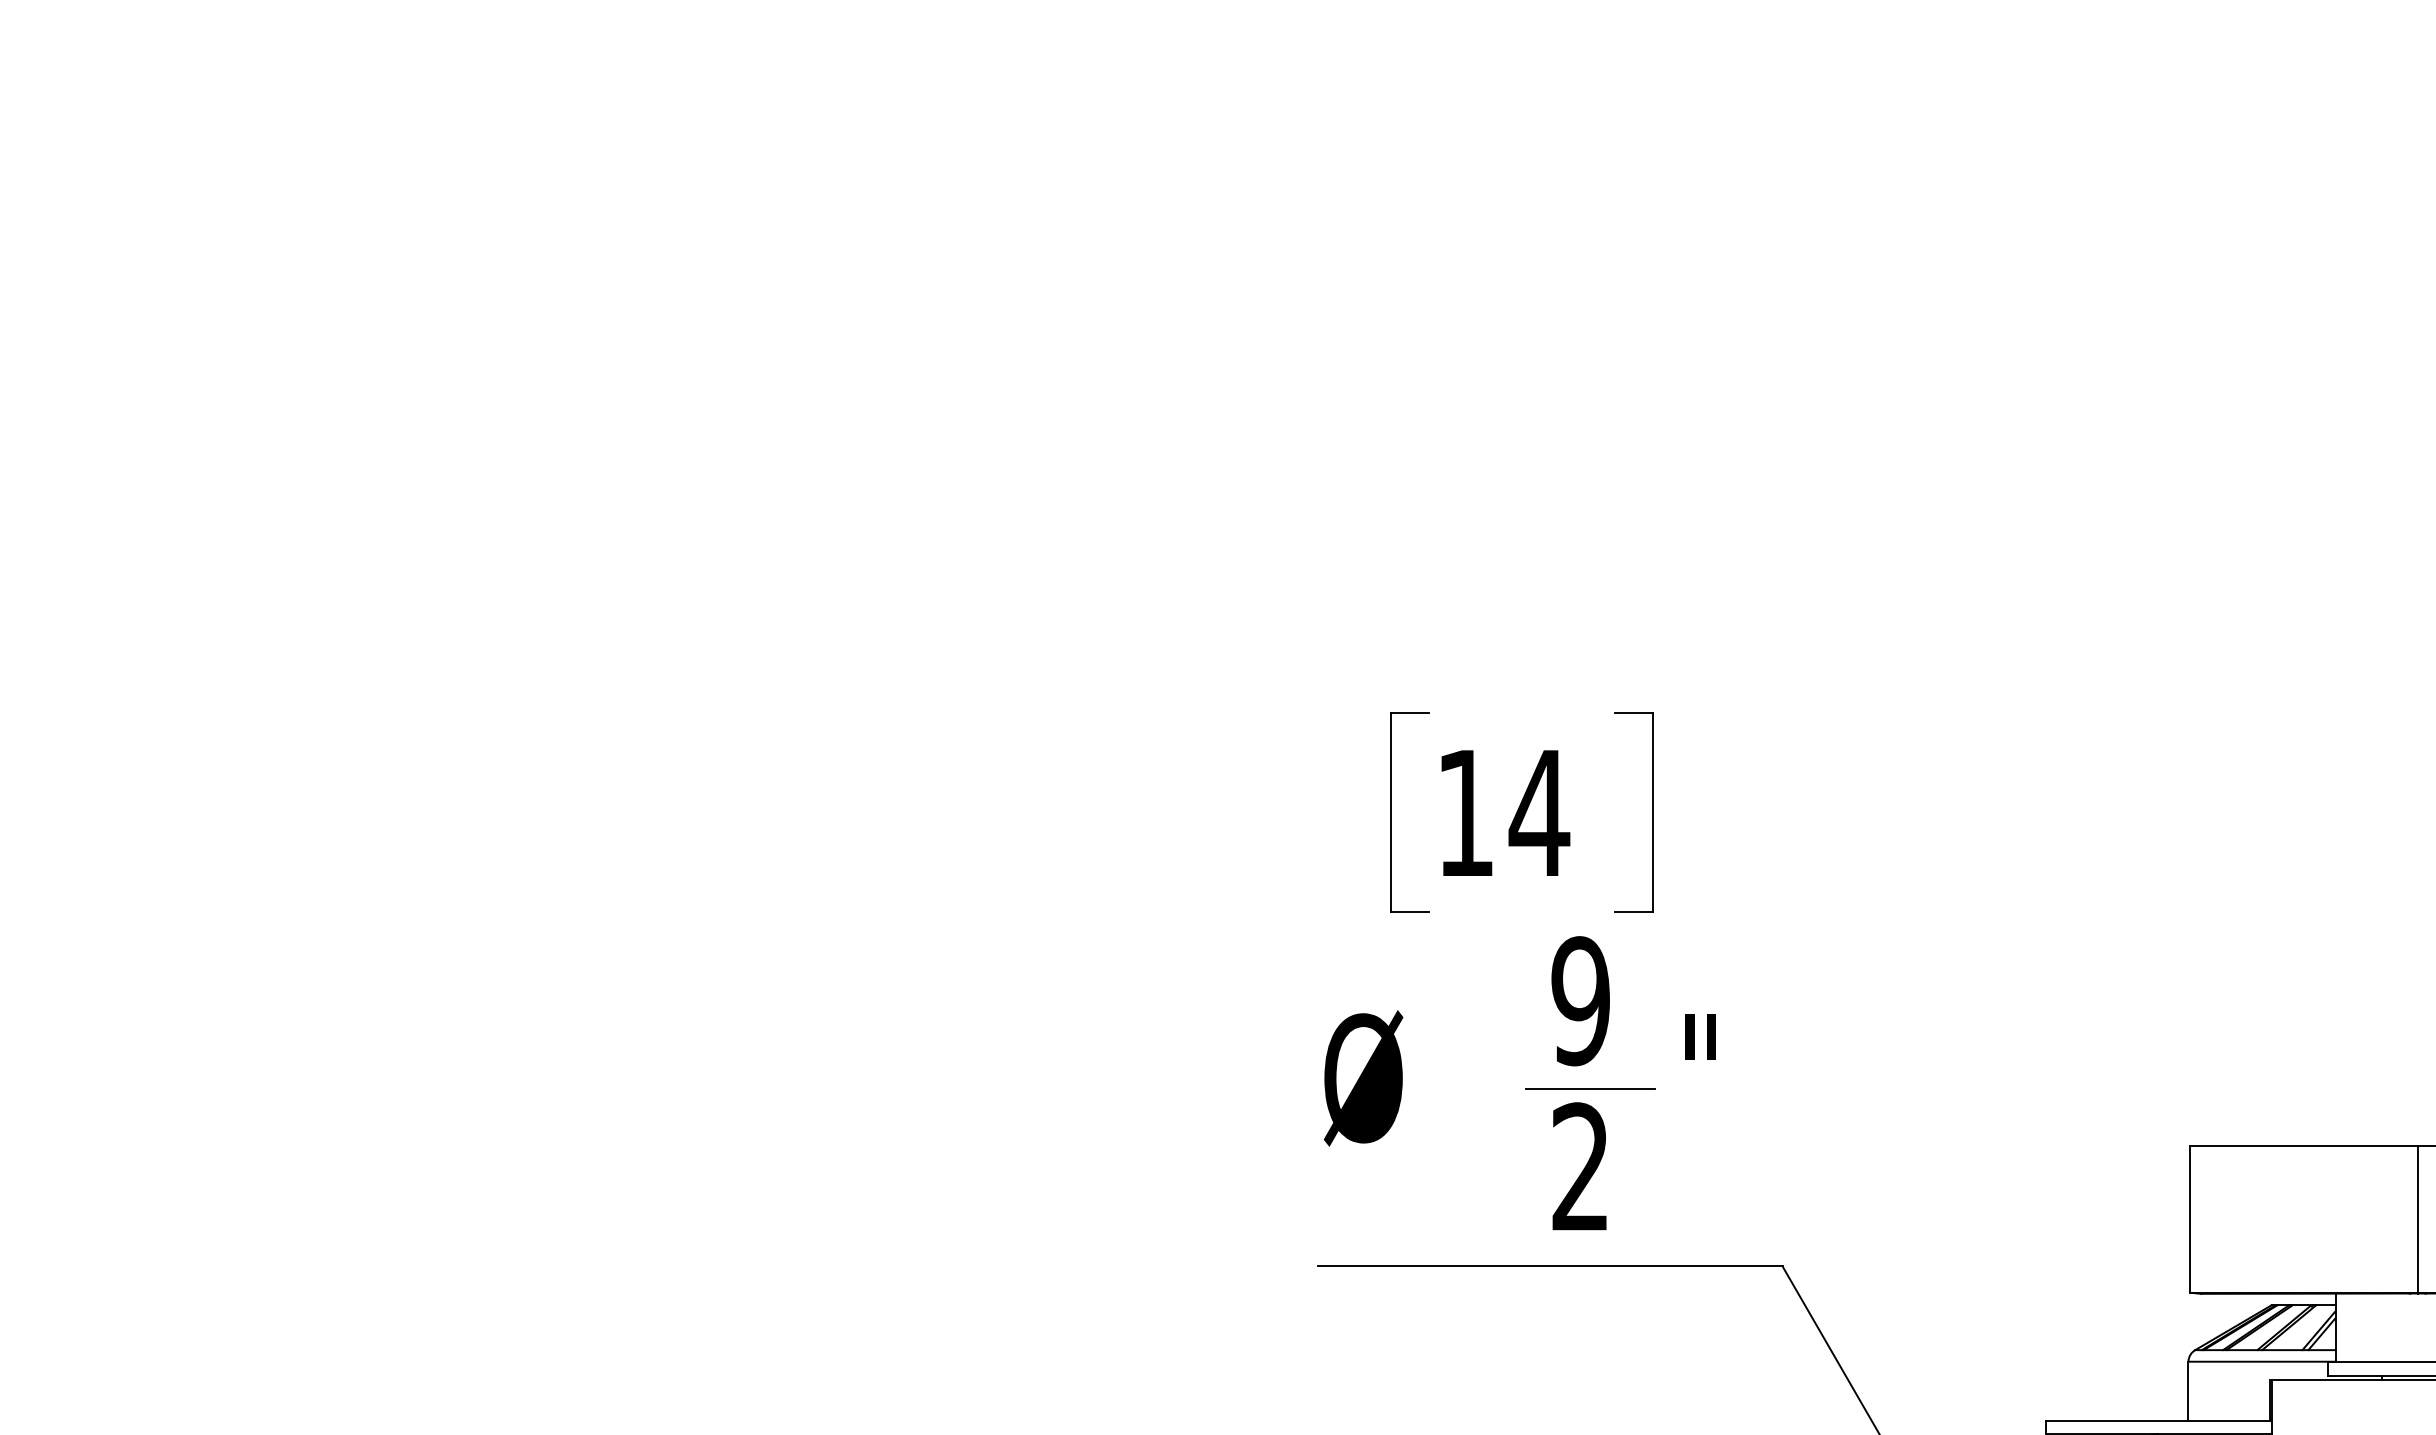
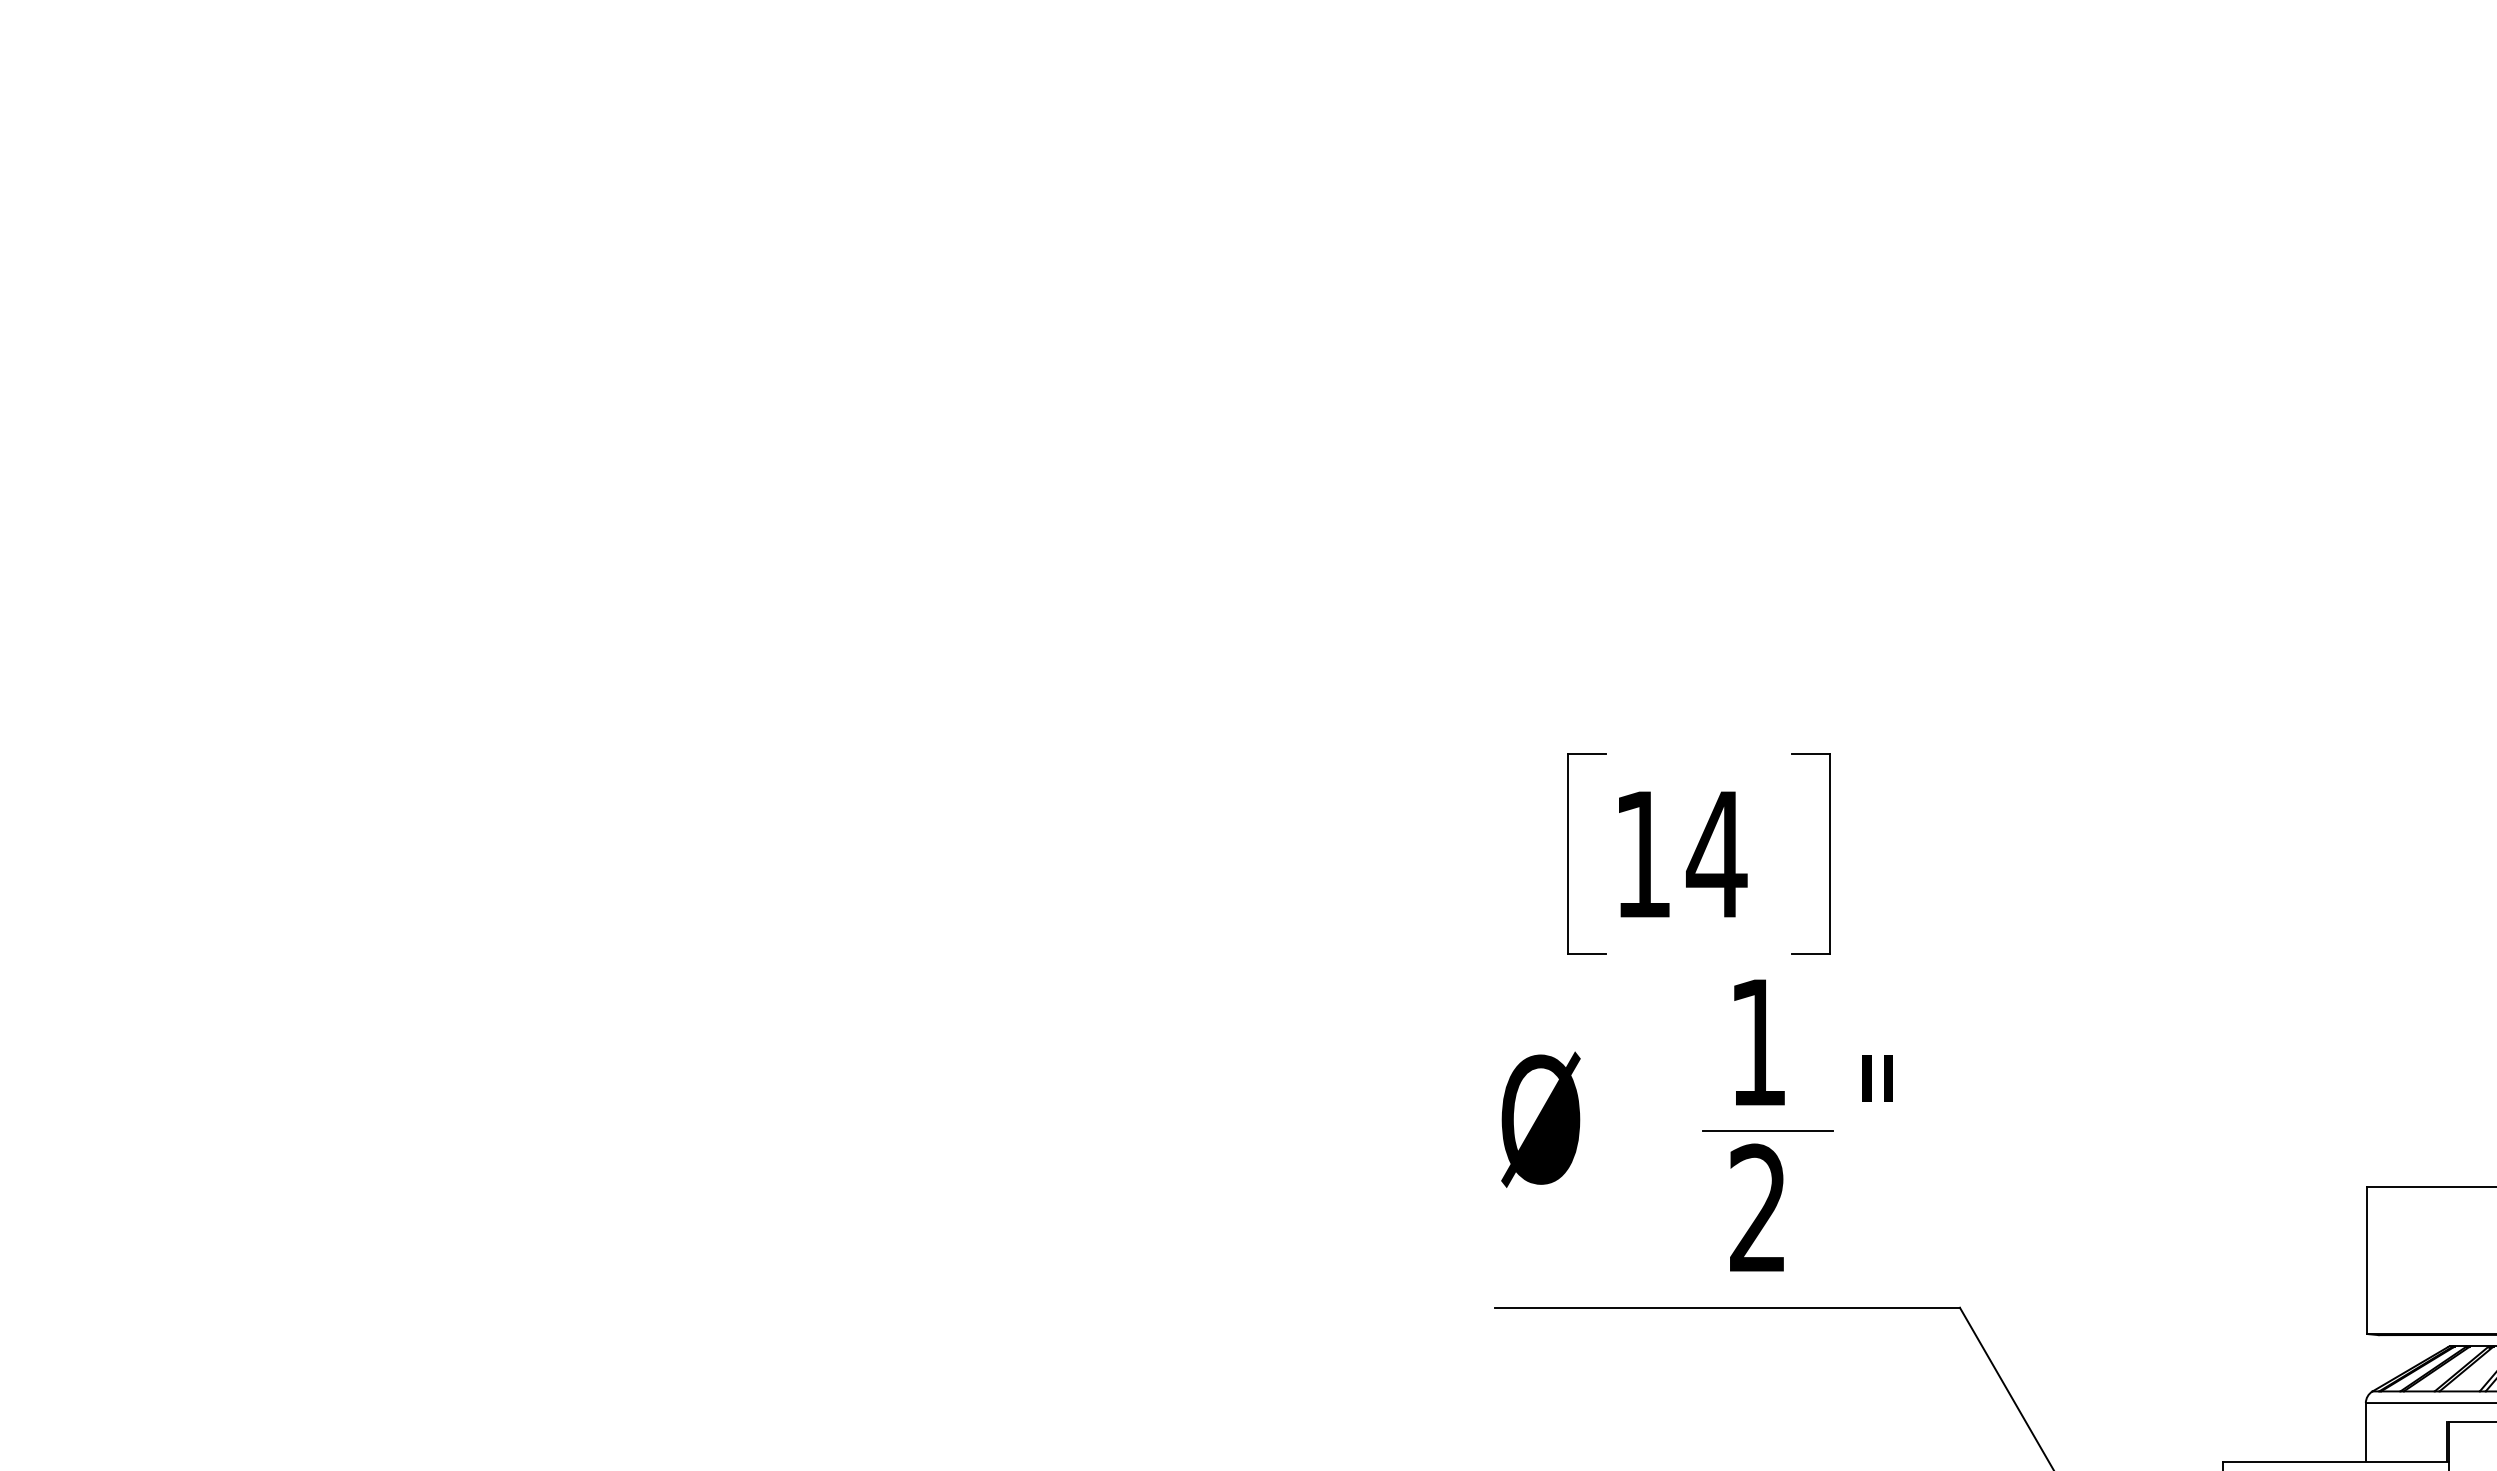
text: (1580, 1001) -> (1757, 1042), 9 -> 1

